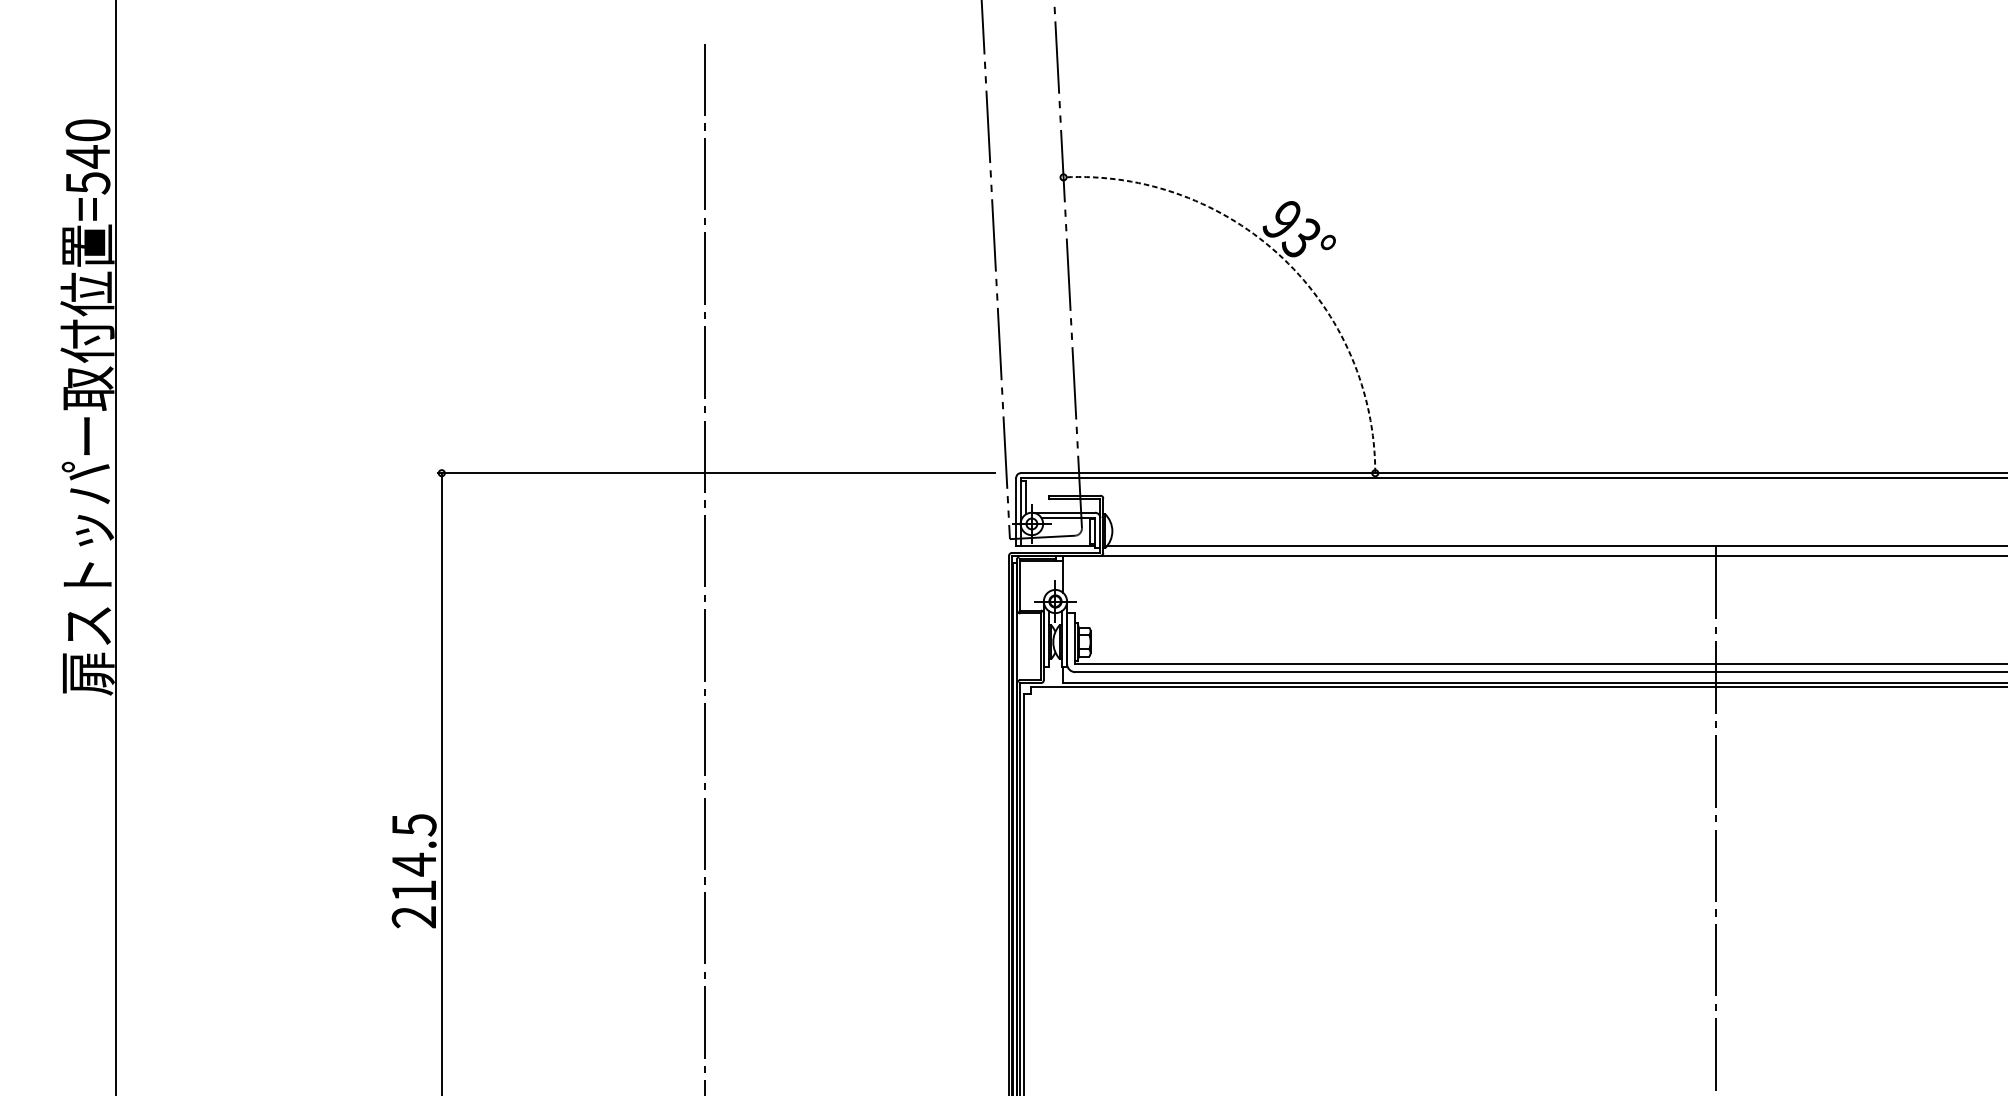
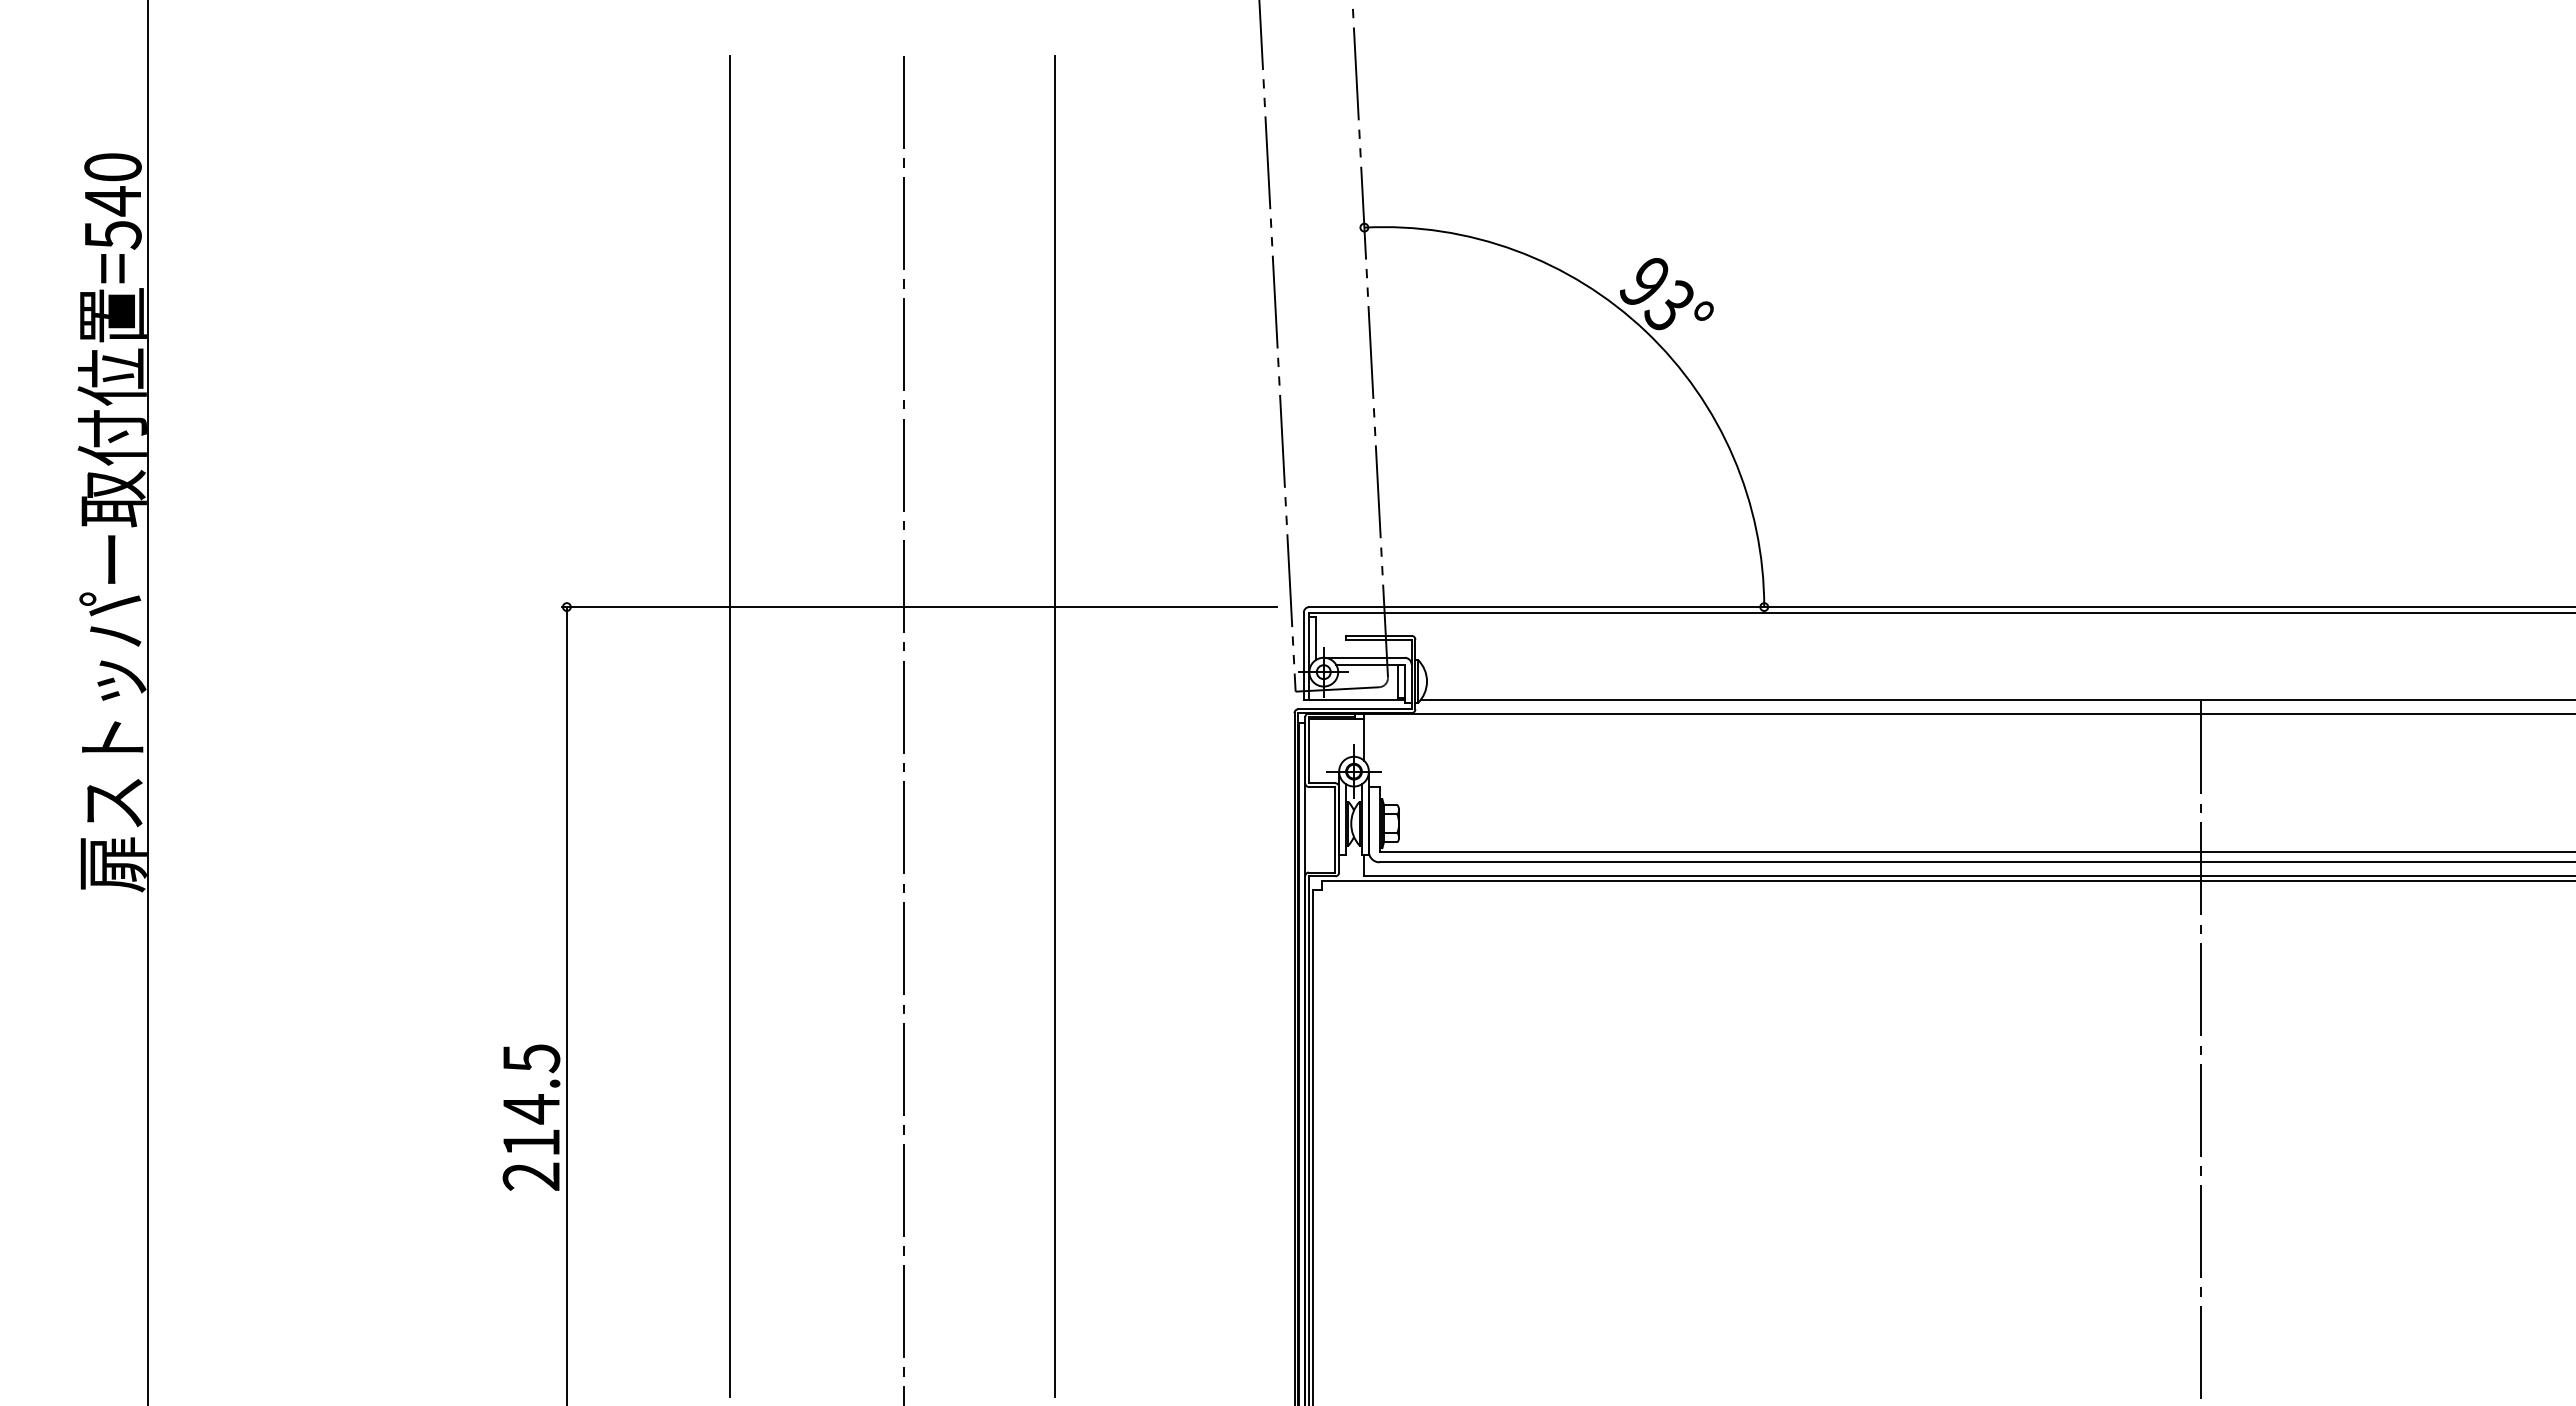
arc: (1282, 258) -> (1645, 331), dashed -> solid
line: (568, 566) -> (729, 726), added
line: (822, 566) -> (1055, 726), added

